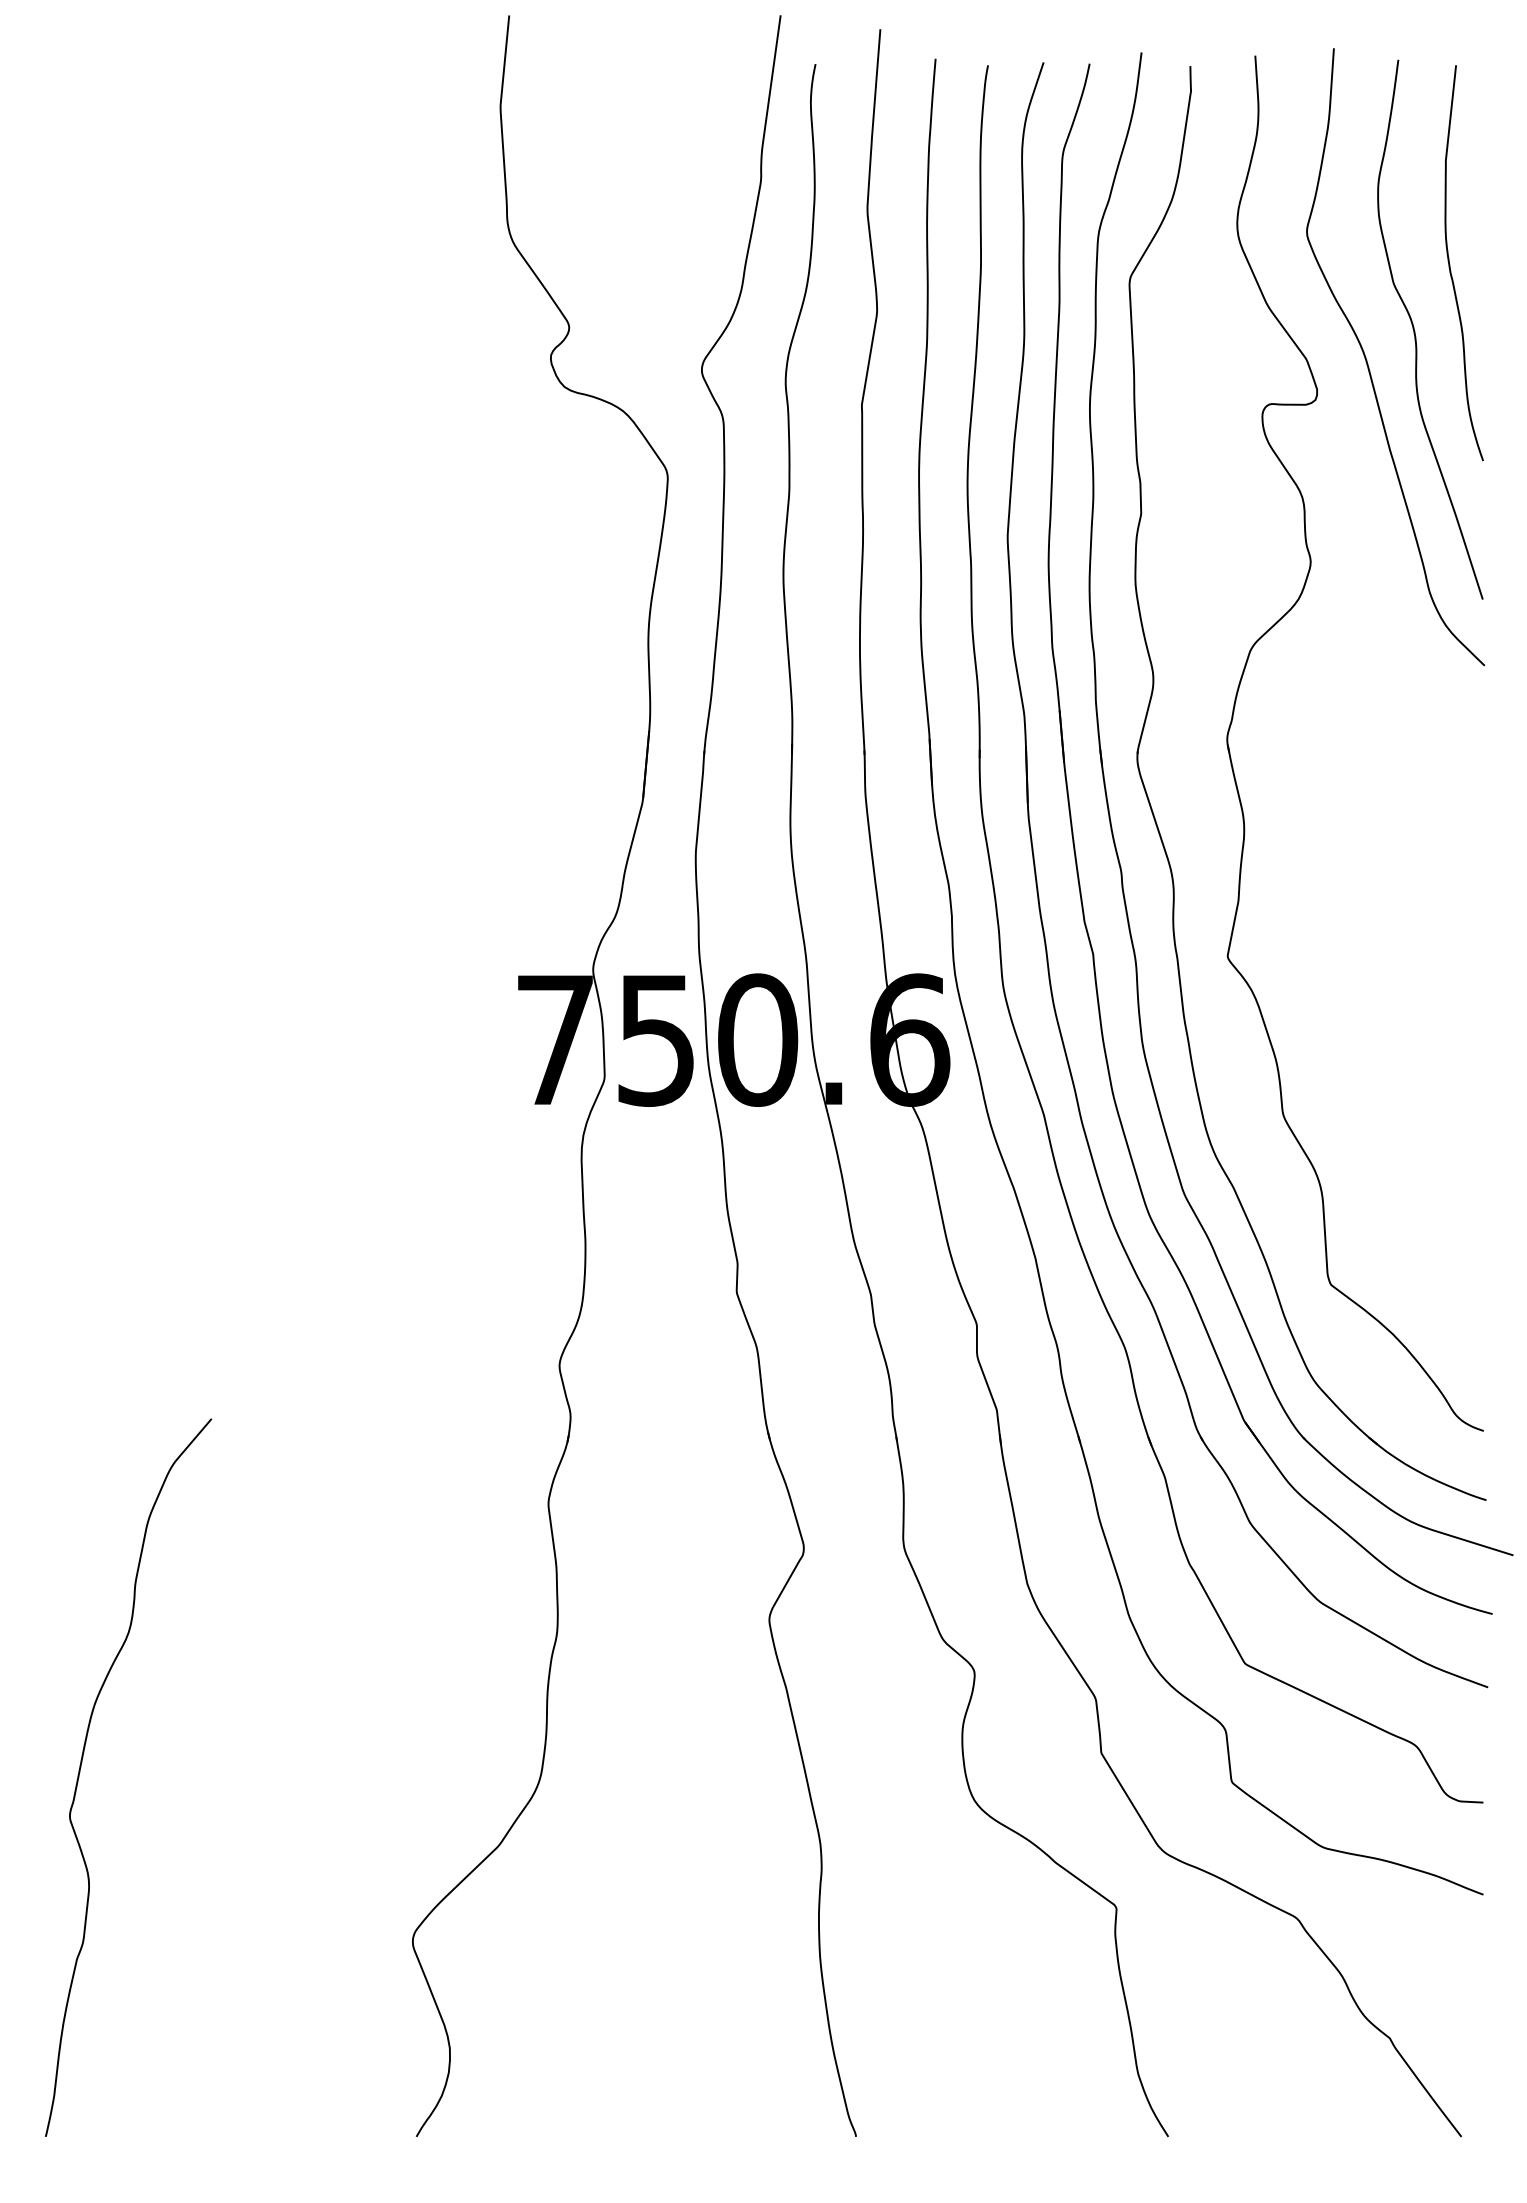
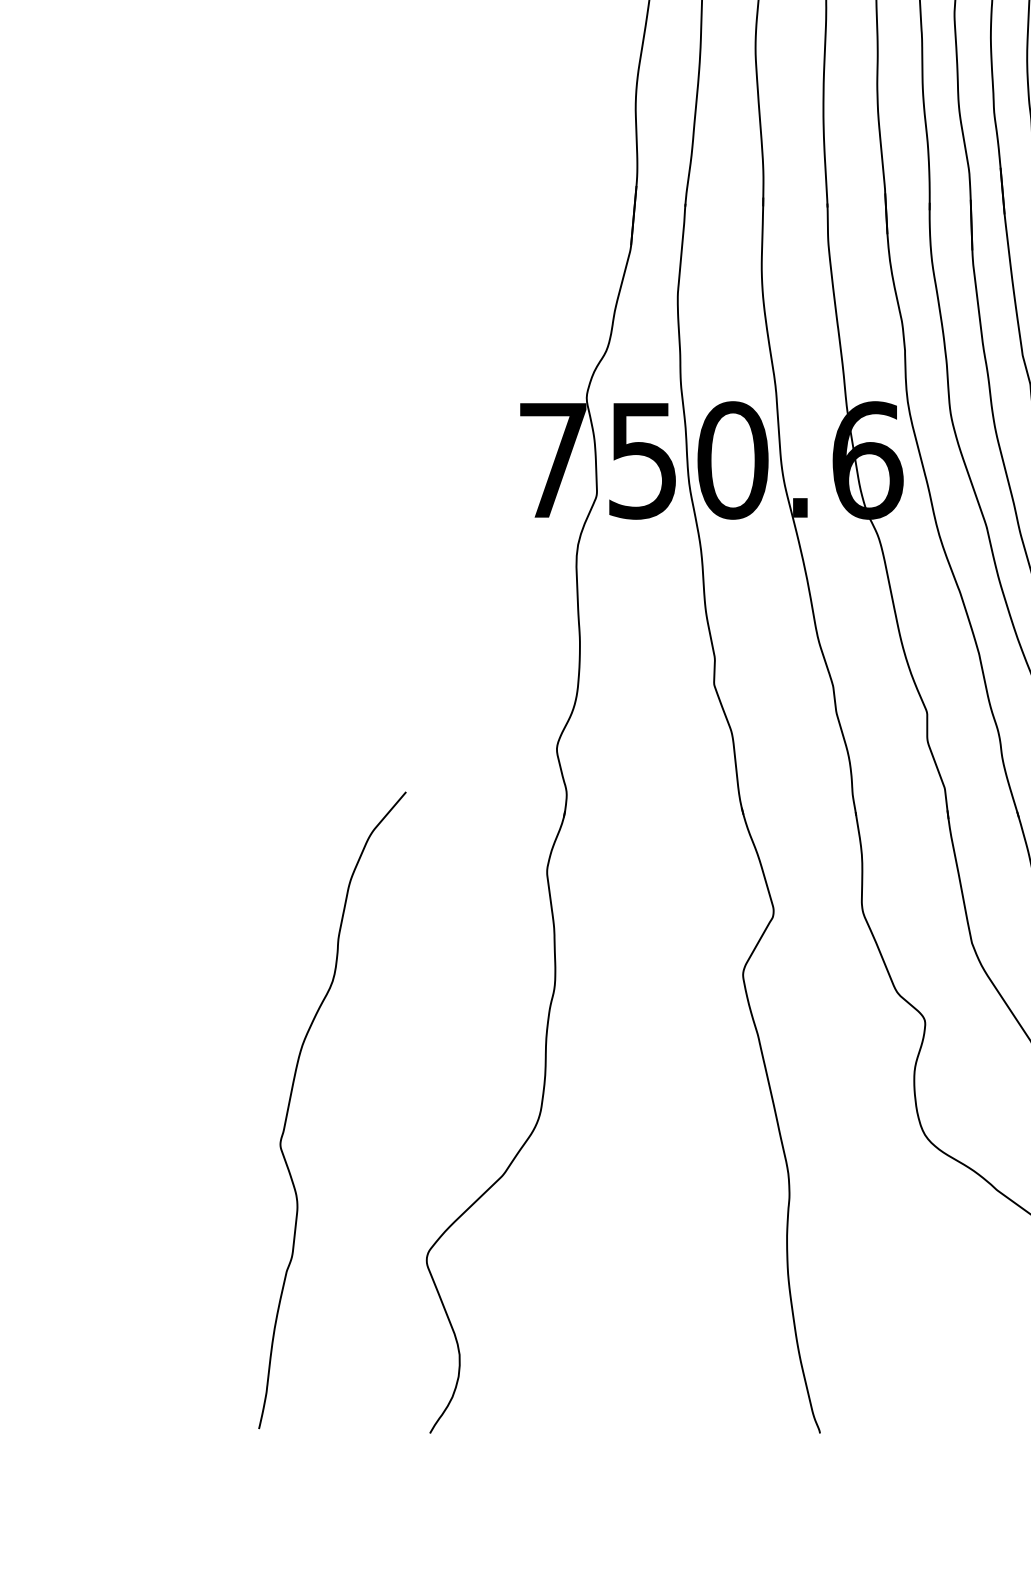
curve: (81, 1767) -> (290, 1101), moved

